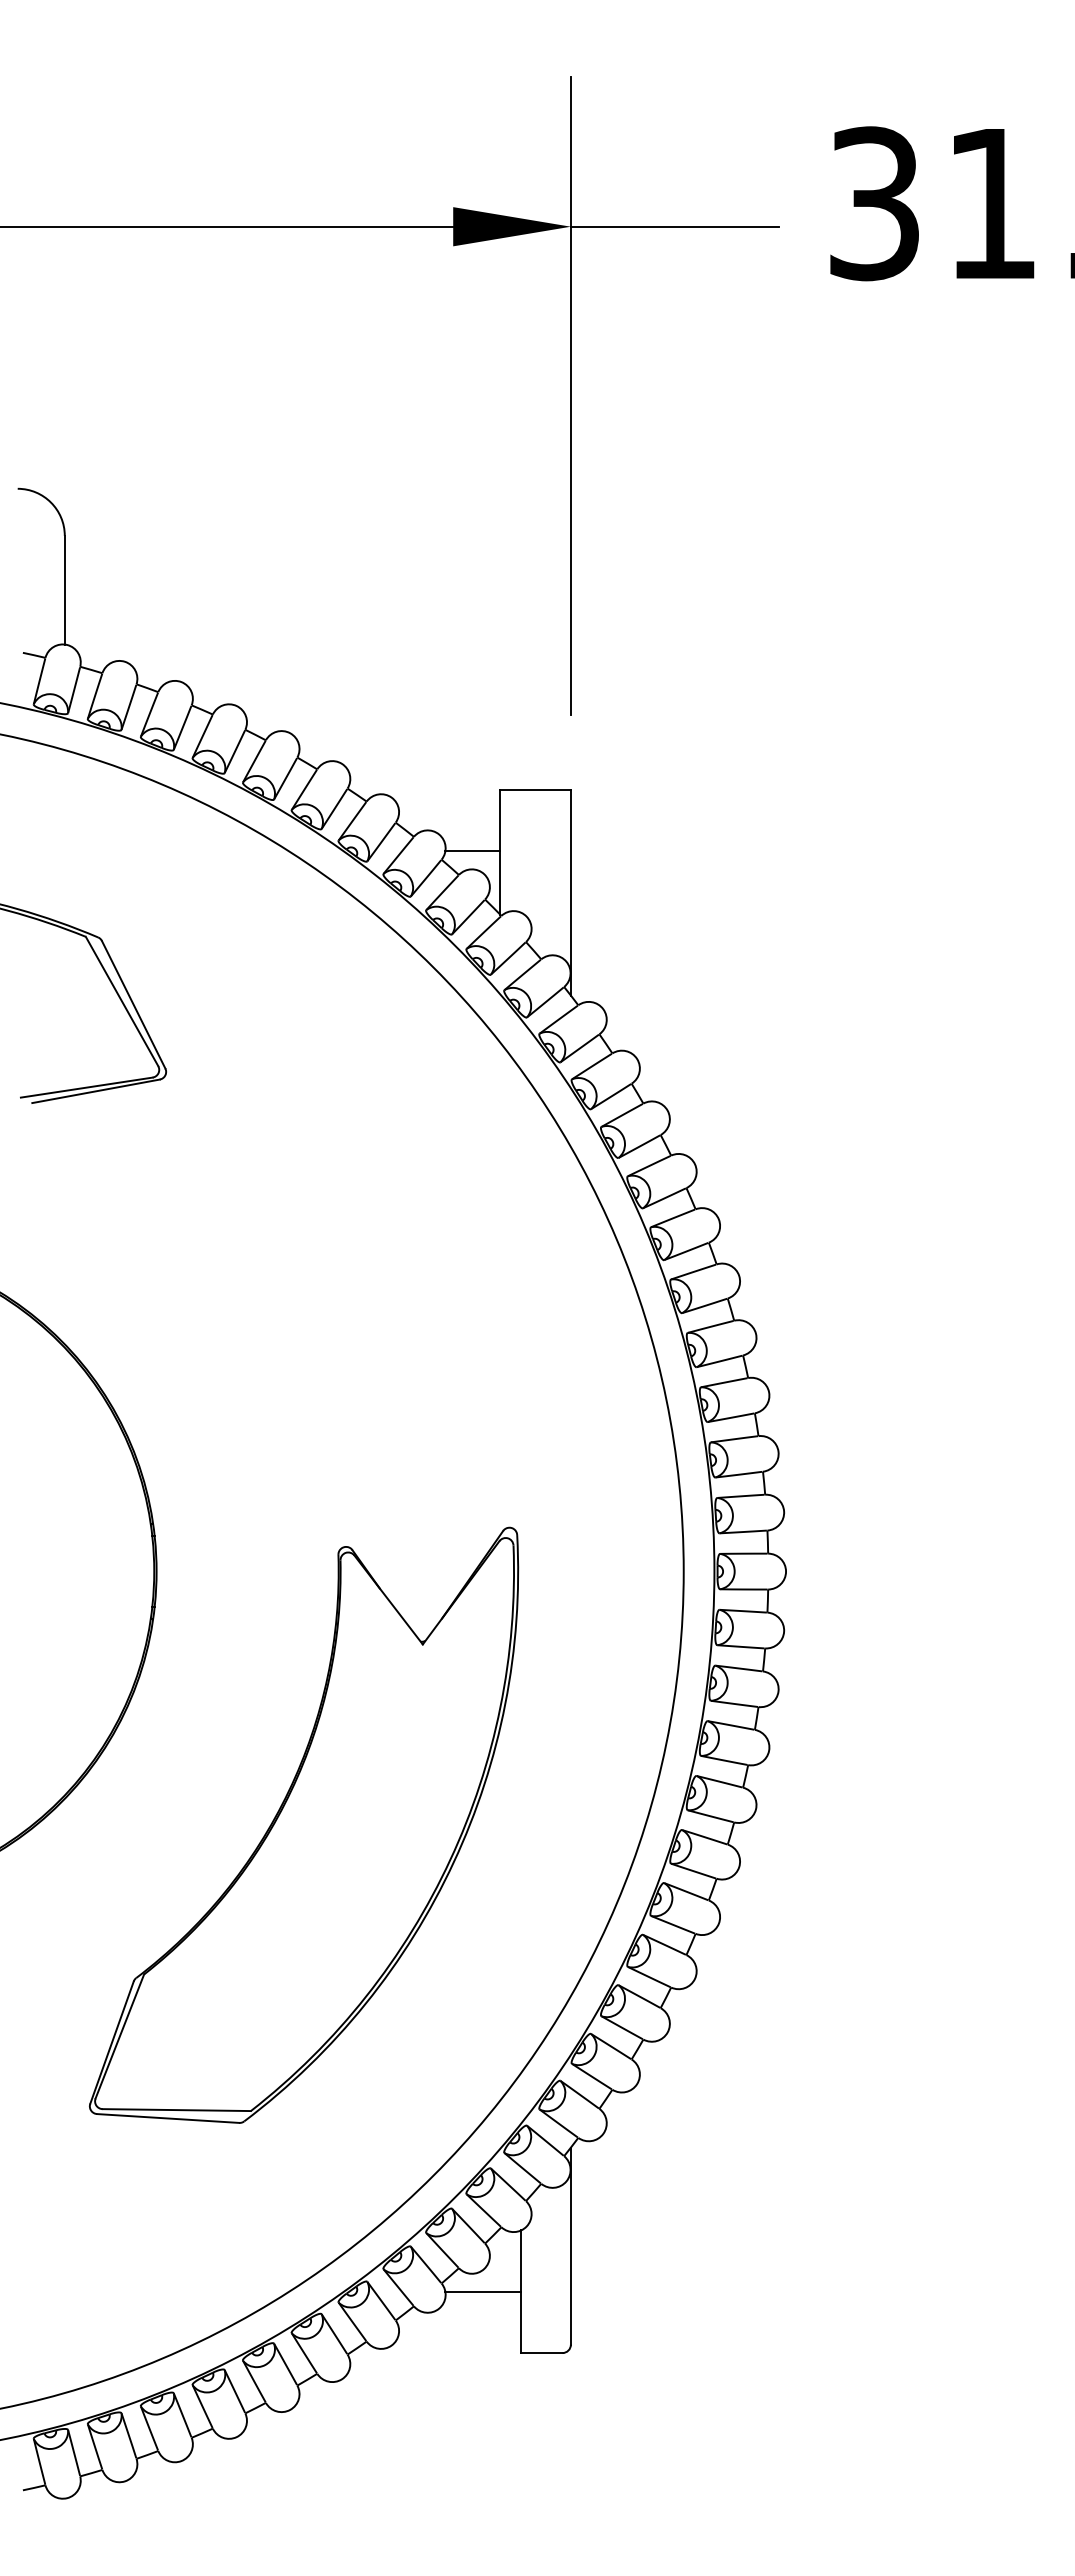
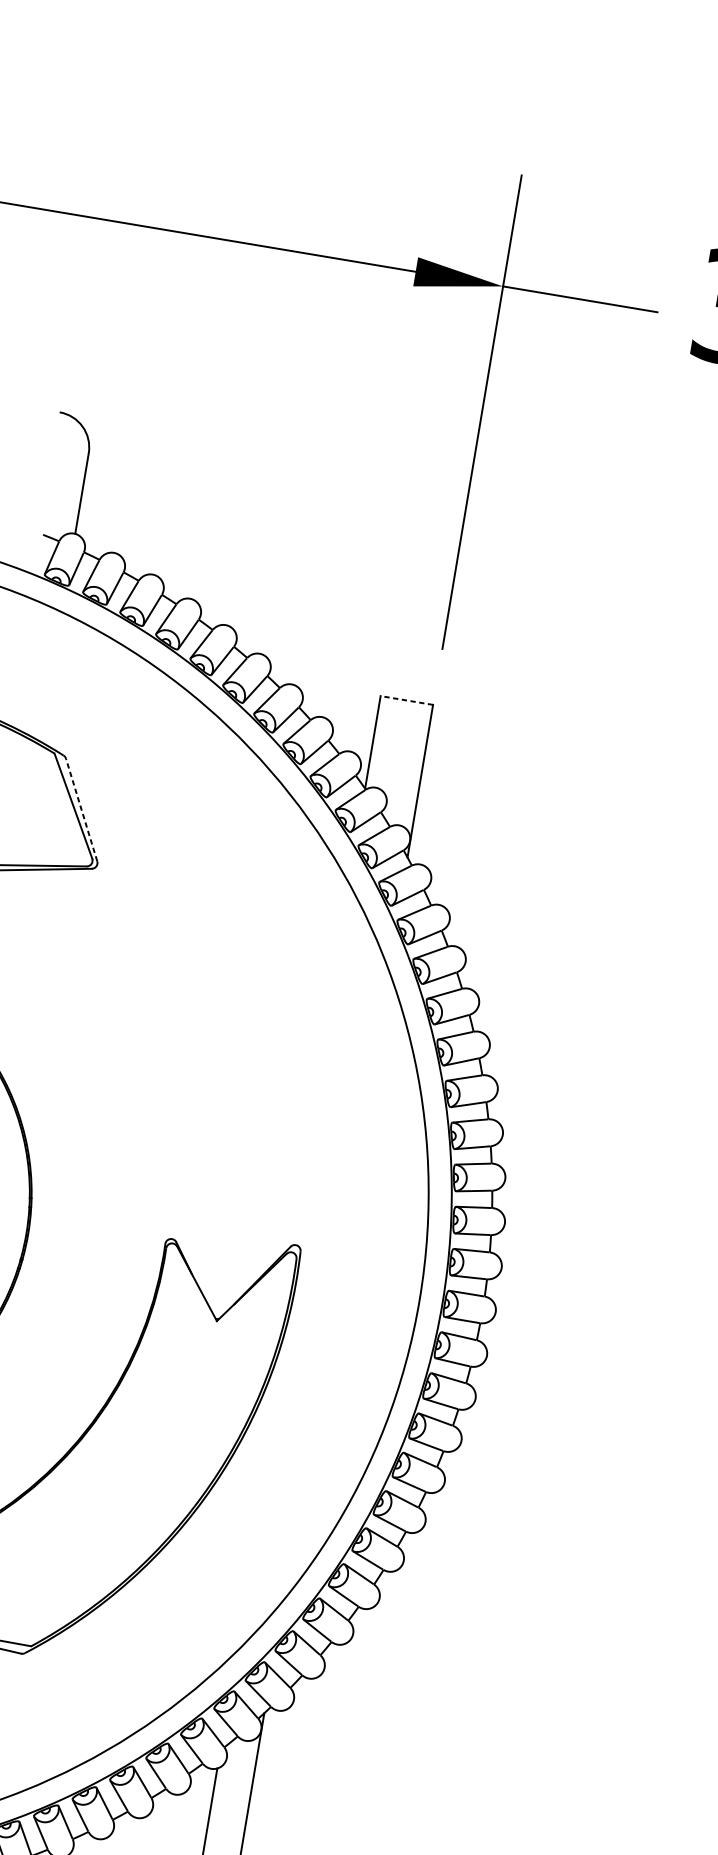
line: (535, 790) -> (406, 700), solid -> dashed
line: (472, 851) -> (352, 738), removed
line: (133, 1004) -> (81, 809), solid -> dashed
line: (483, 2291) -> (181, 1809), removed

